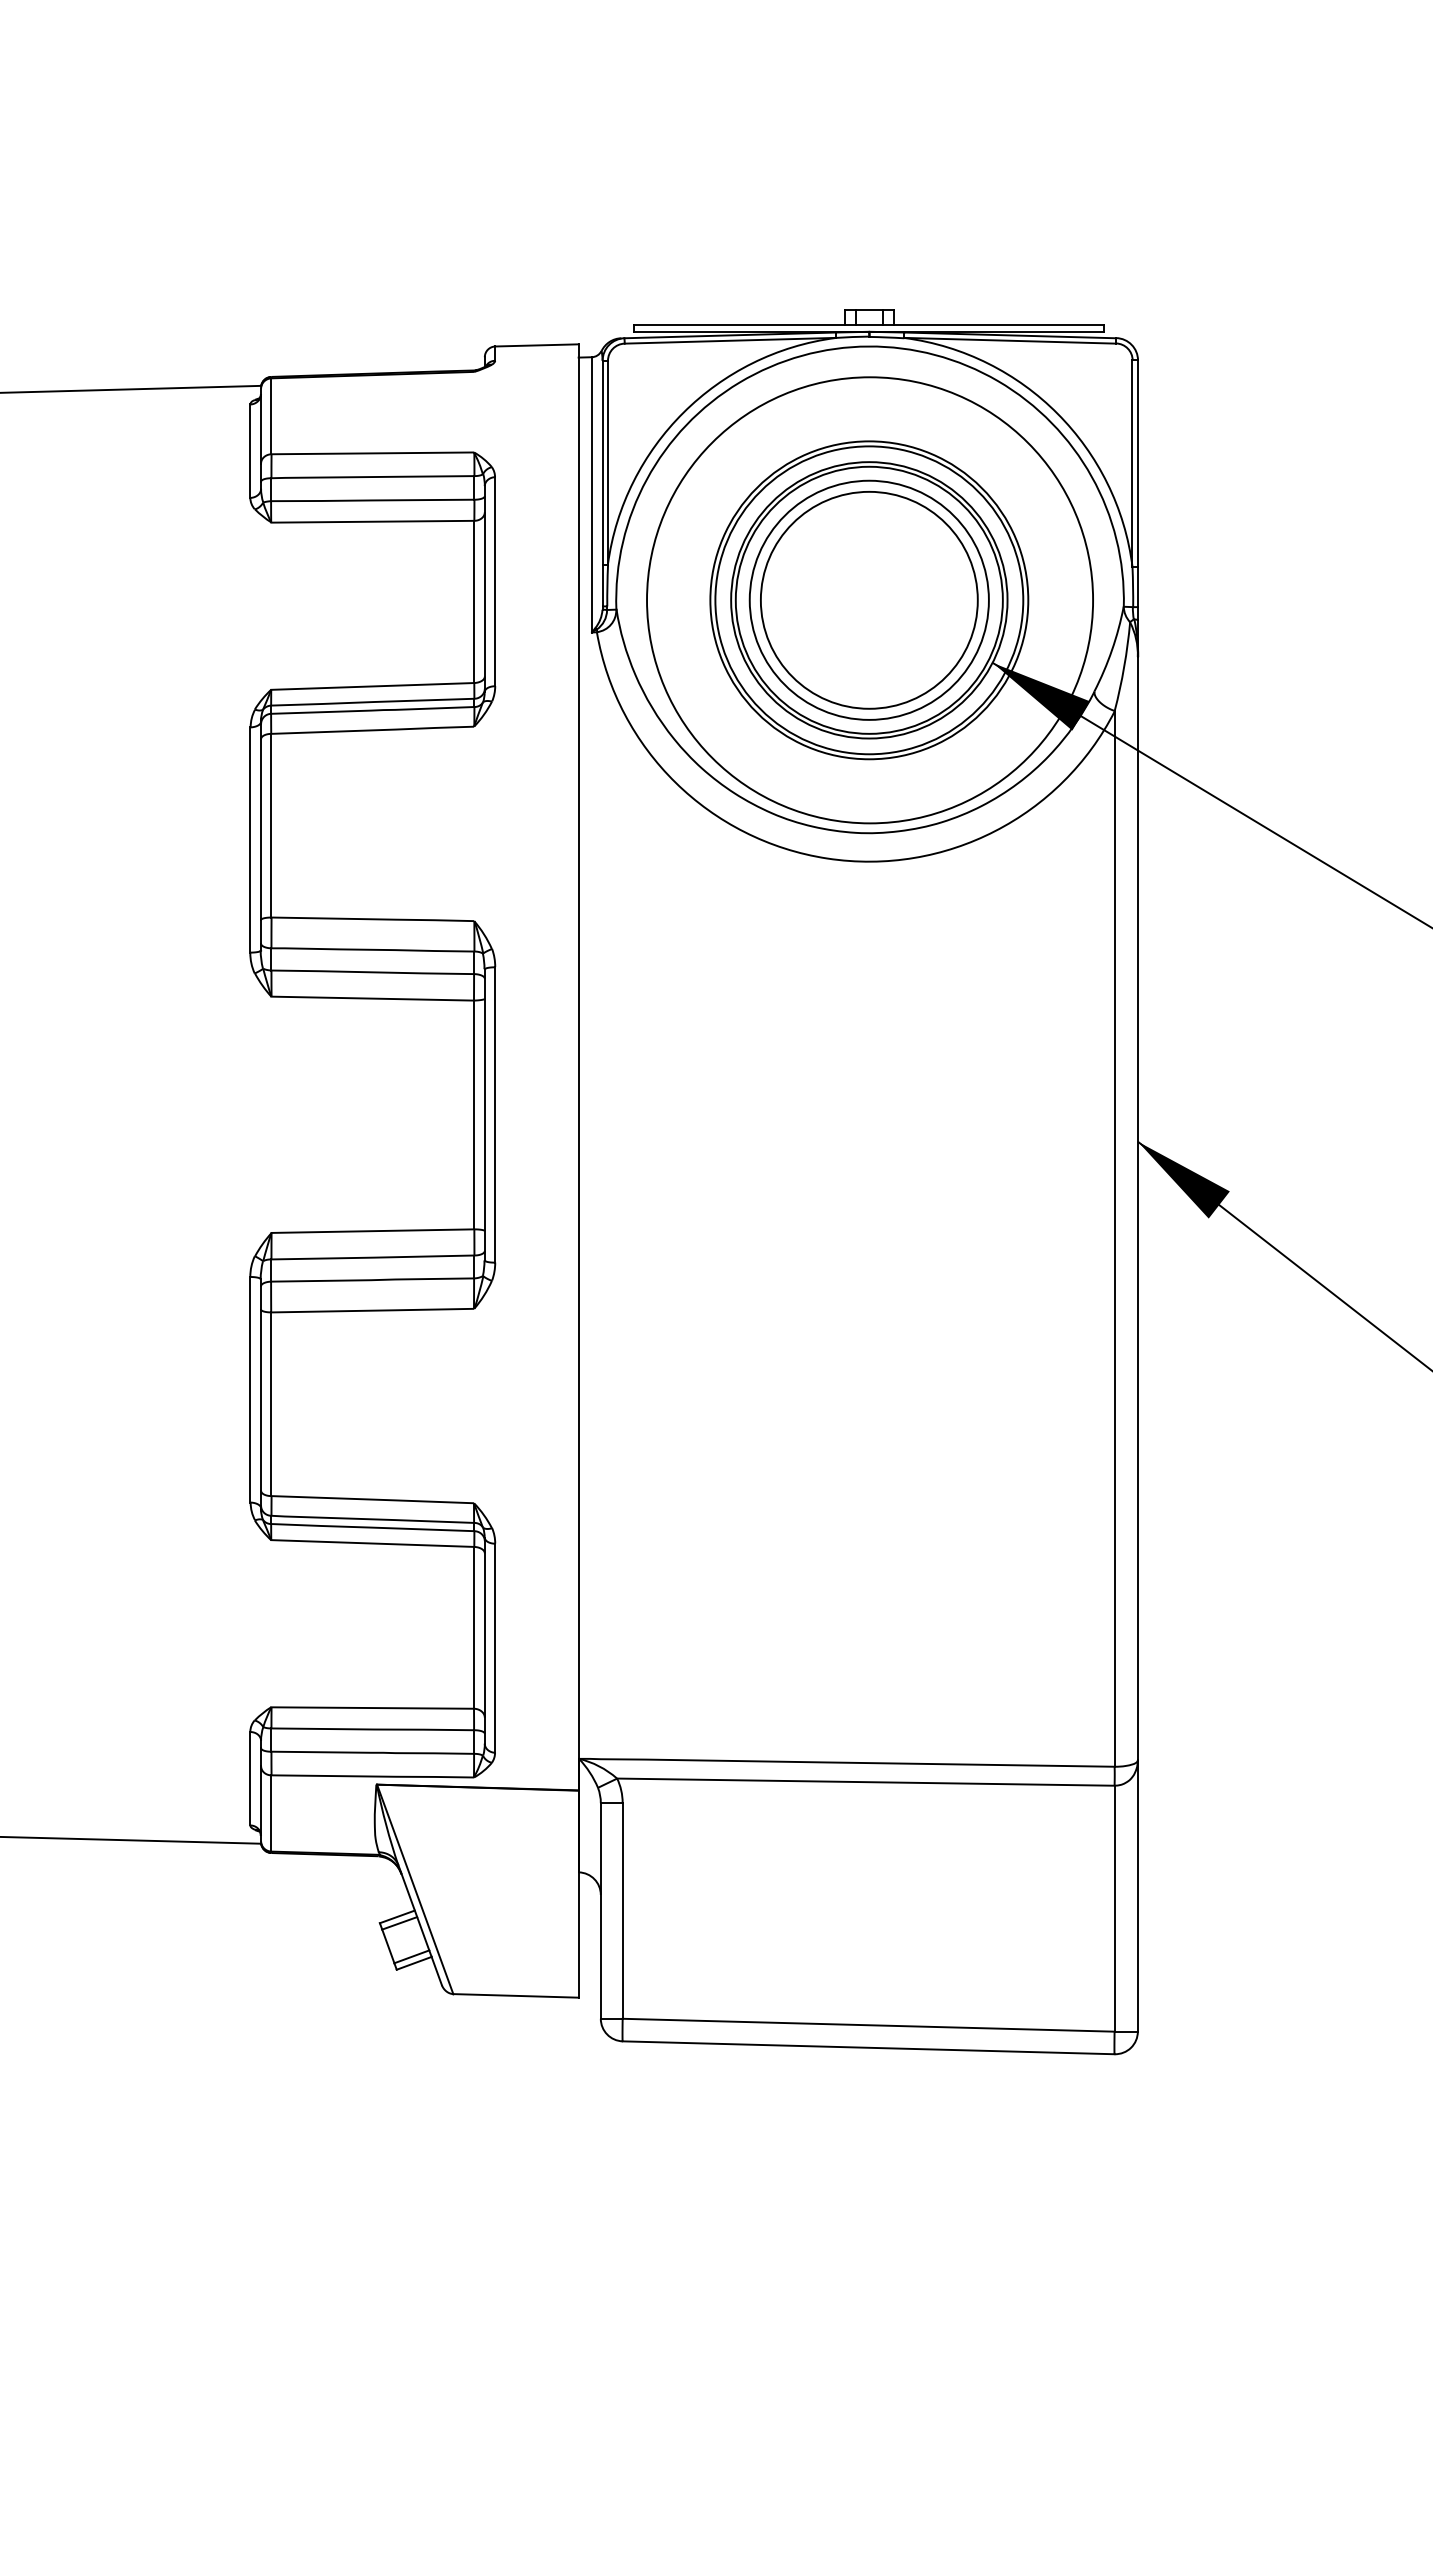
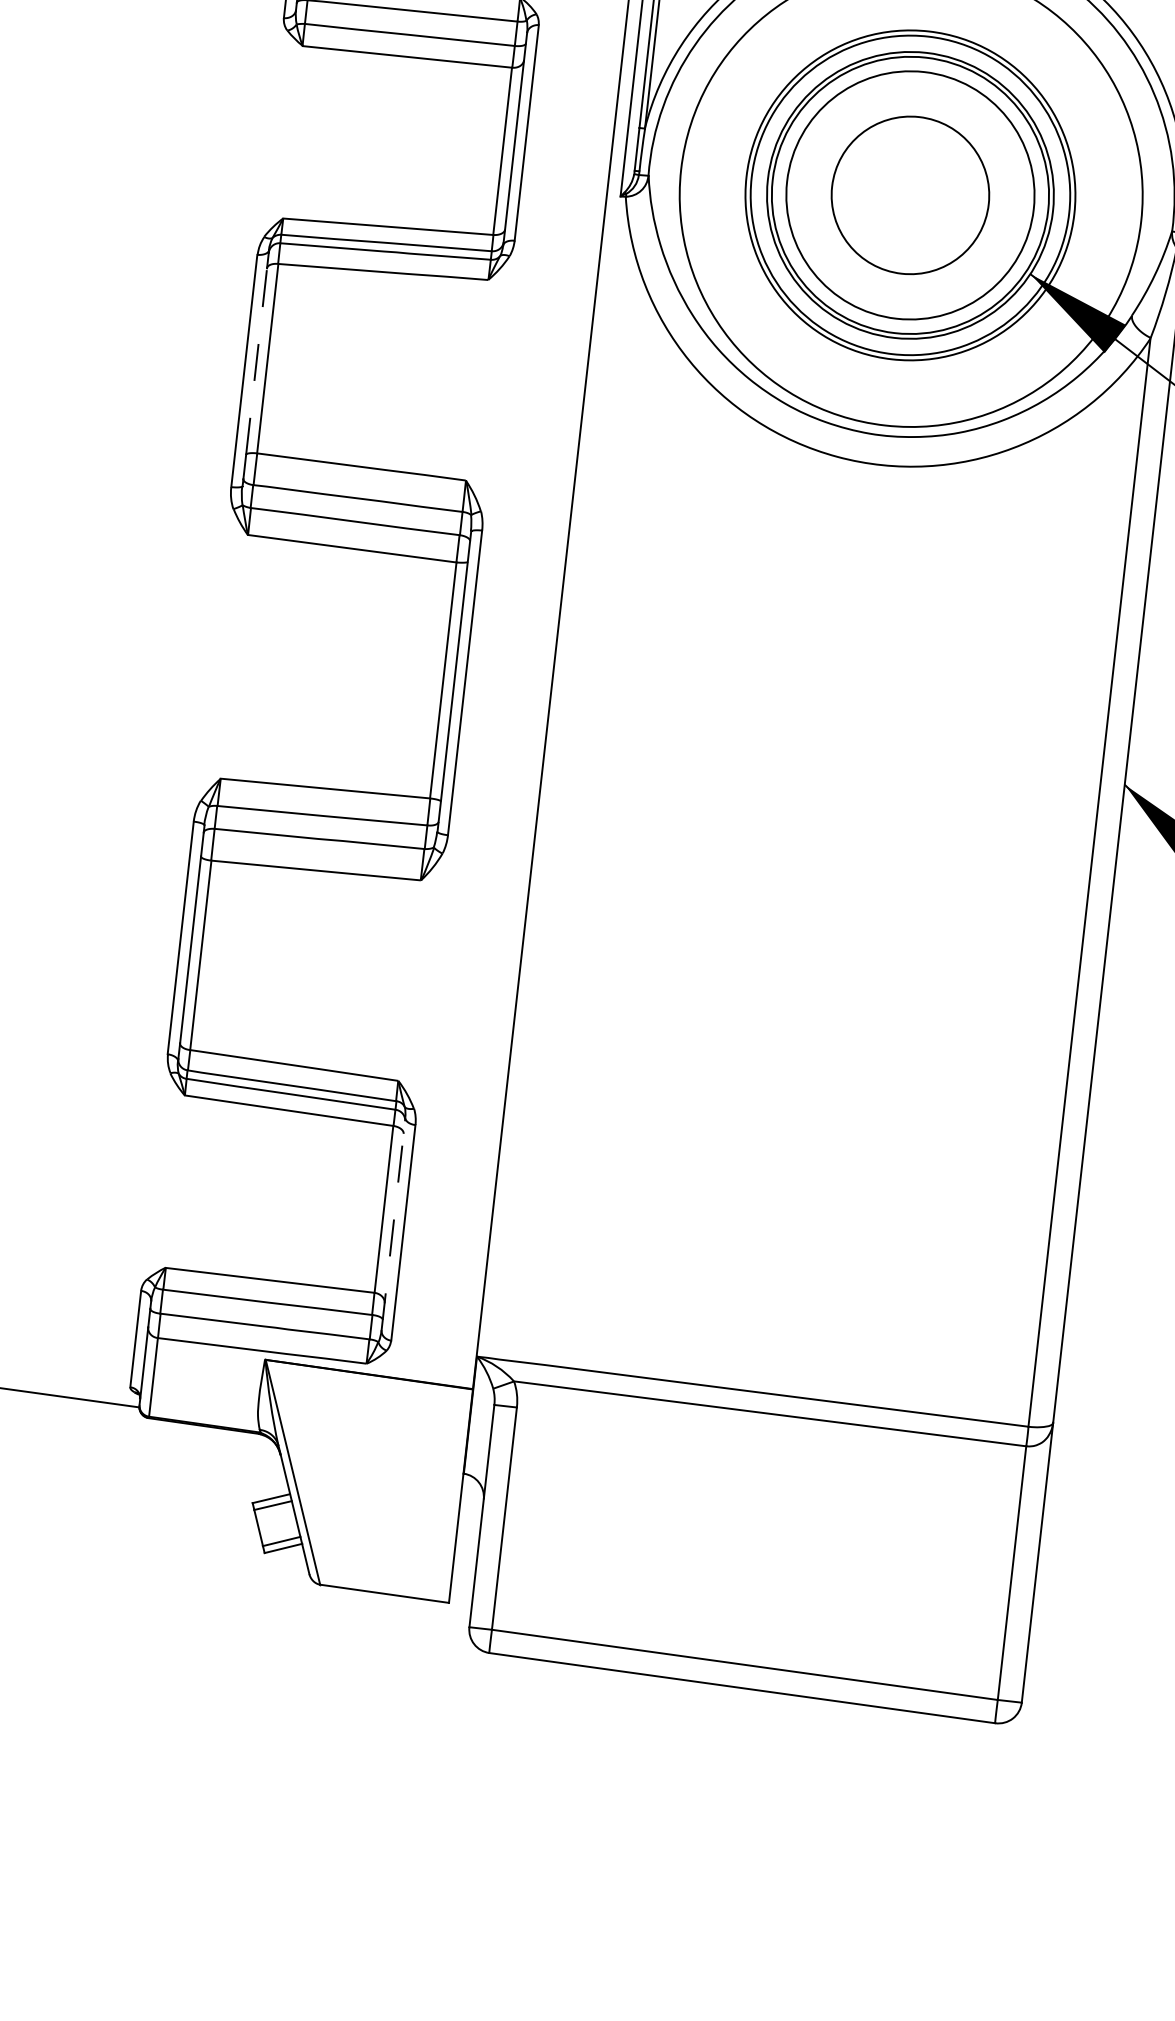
circle: (868, 599) -> (909, 194), size x0.7
line: (261, 829) -> (257, 361), solid -> dashed
line: (484, 1640) -> (393, 1223), solid -> dashed

